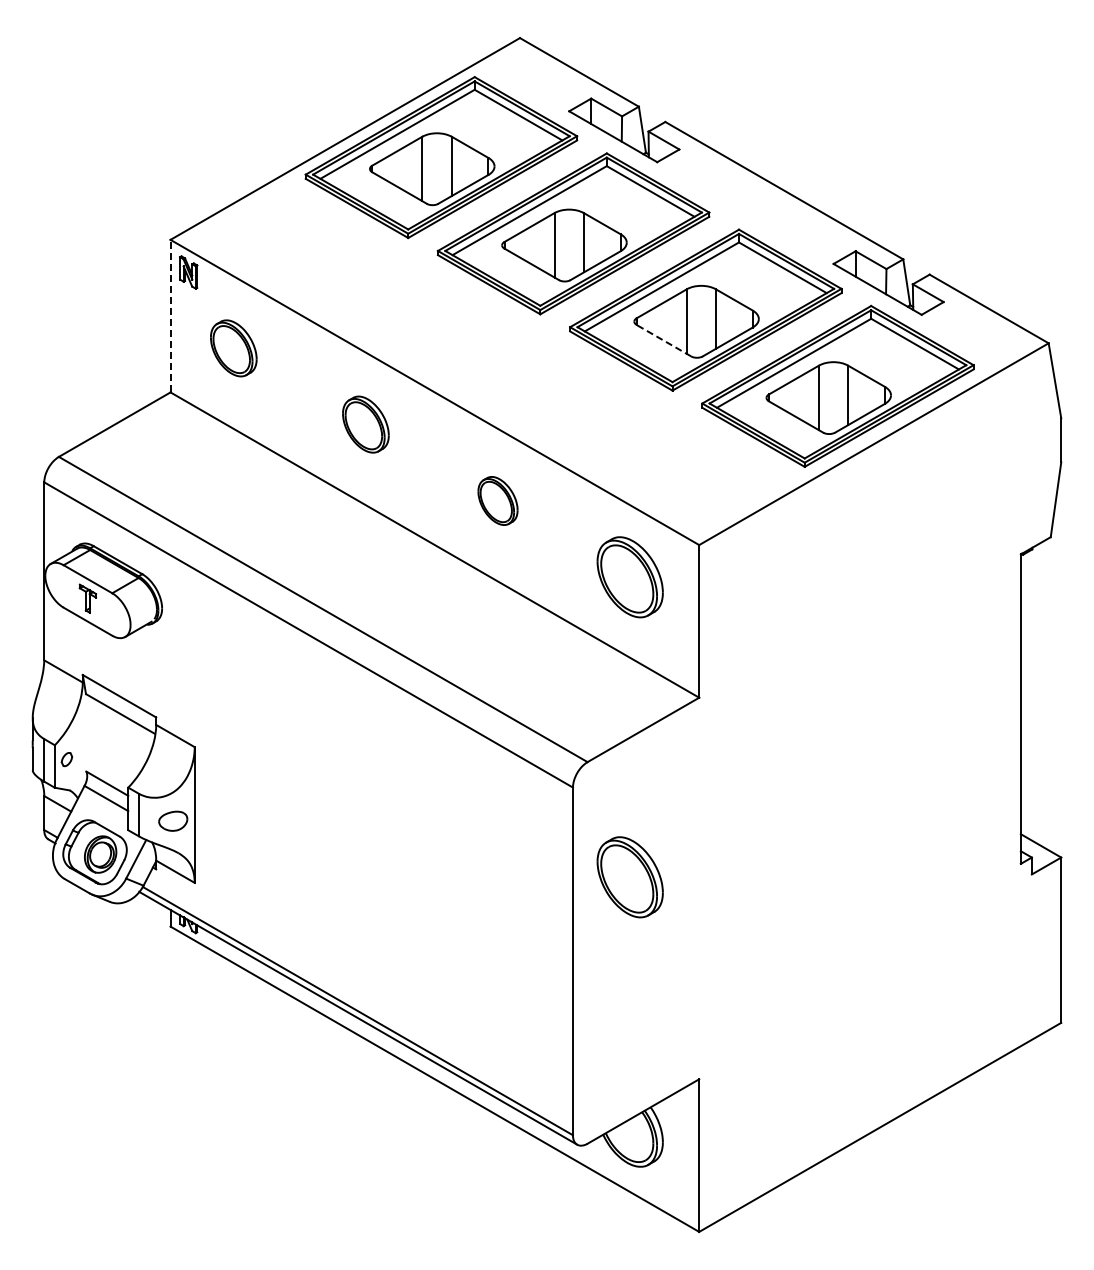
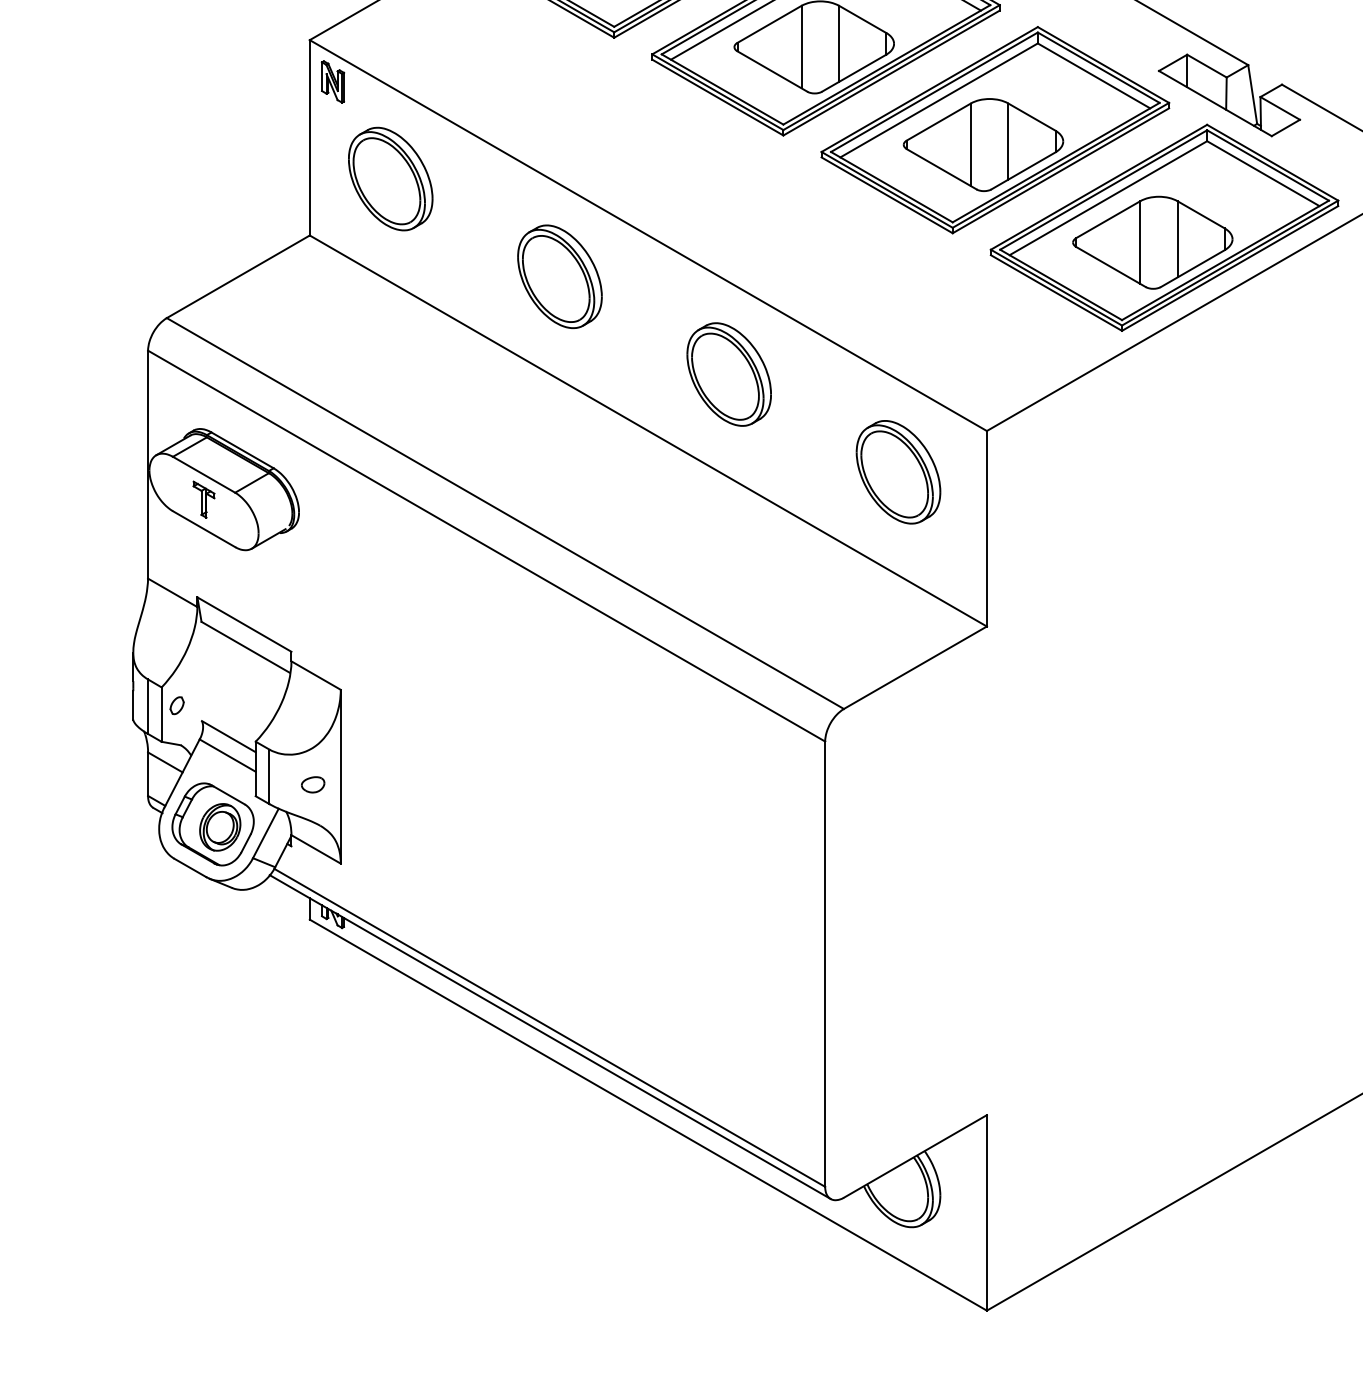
line: (170, 315) -> (309, 136), dashed -> solid
line: (663, 340) -> (941, 169), dashed -> solid
part: (233, 348) -> (390, 179), size x1.43
part: (365, 424) -> (559, 276), size x1.43
part: (497, 500) -> (728, 373), size x1.67
part: (172, 821) -> (312, 785), size x0.62
part: (629, 877) -> (897, 856), removed

